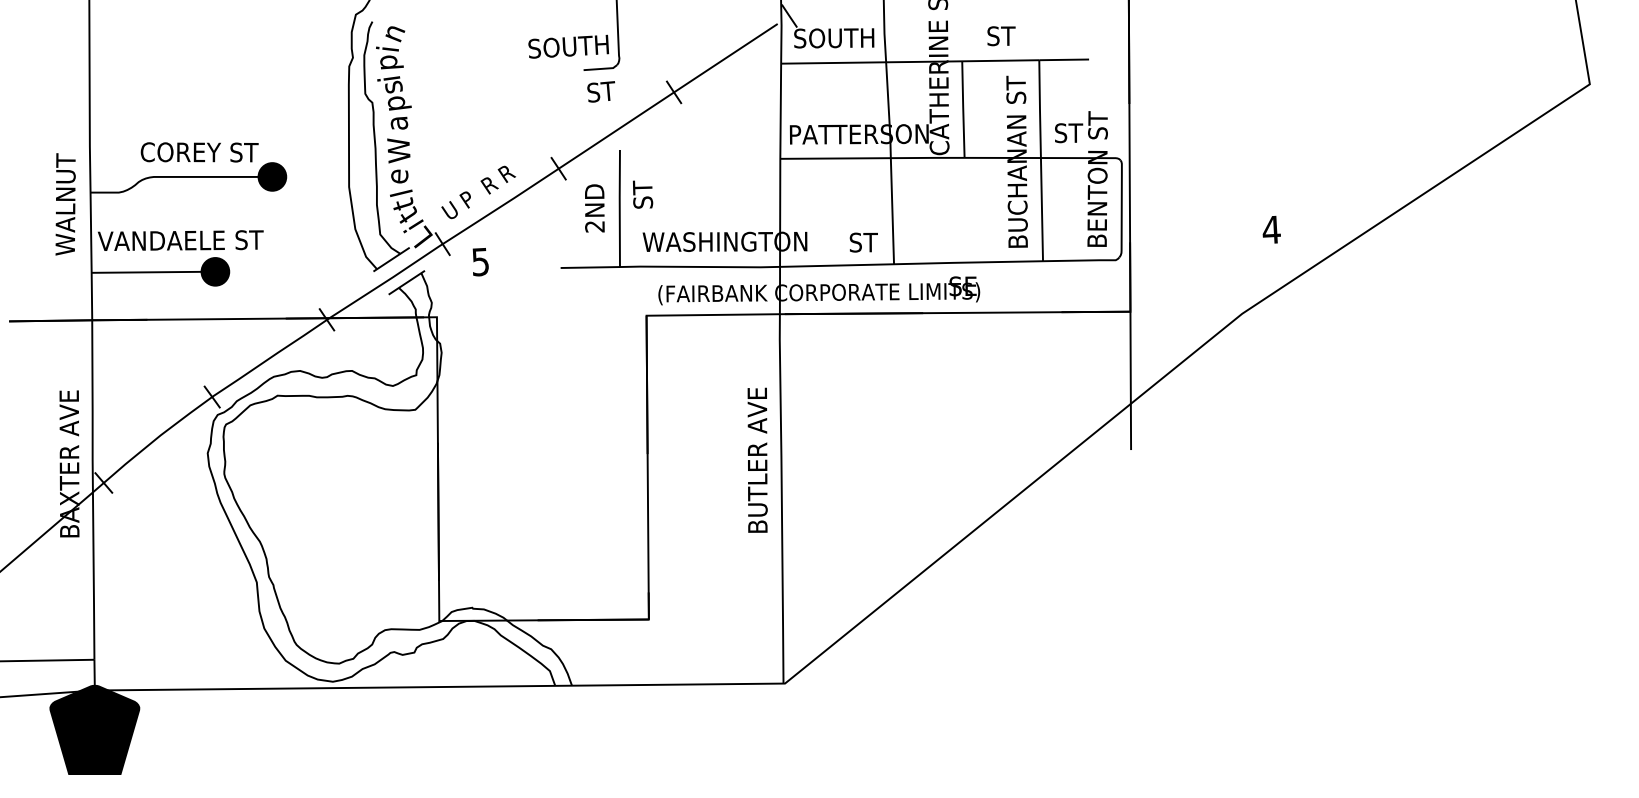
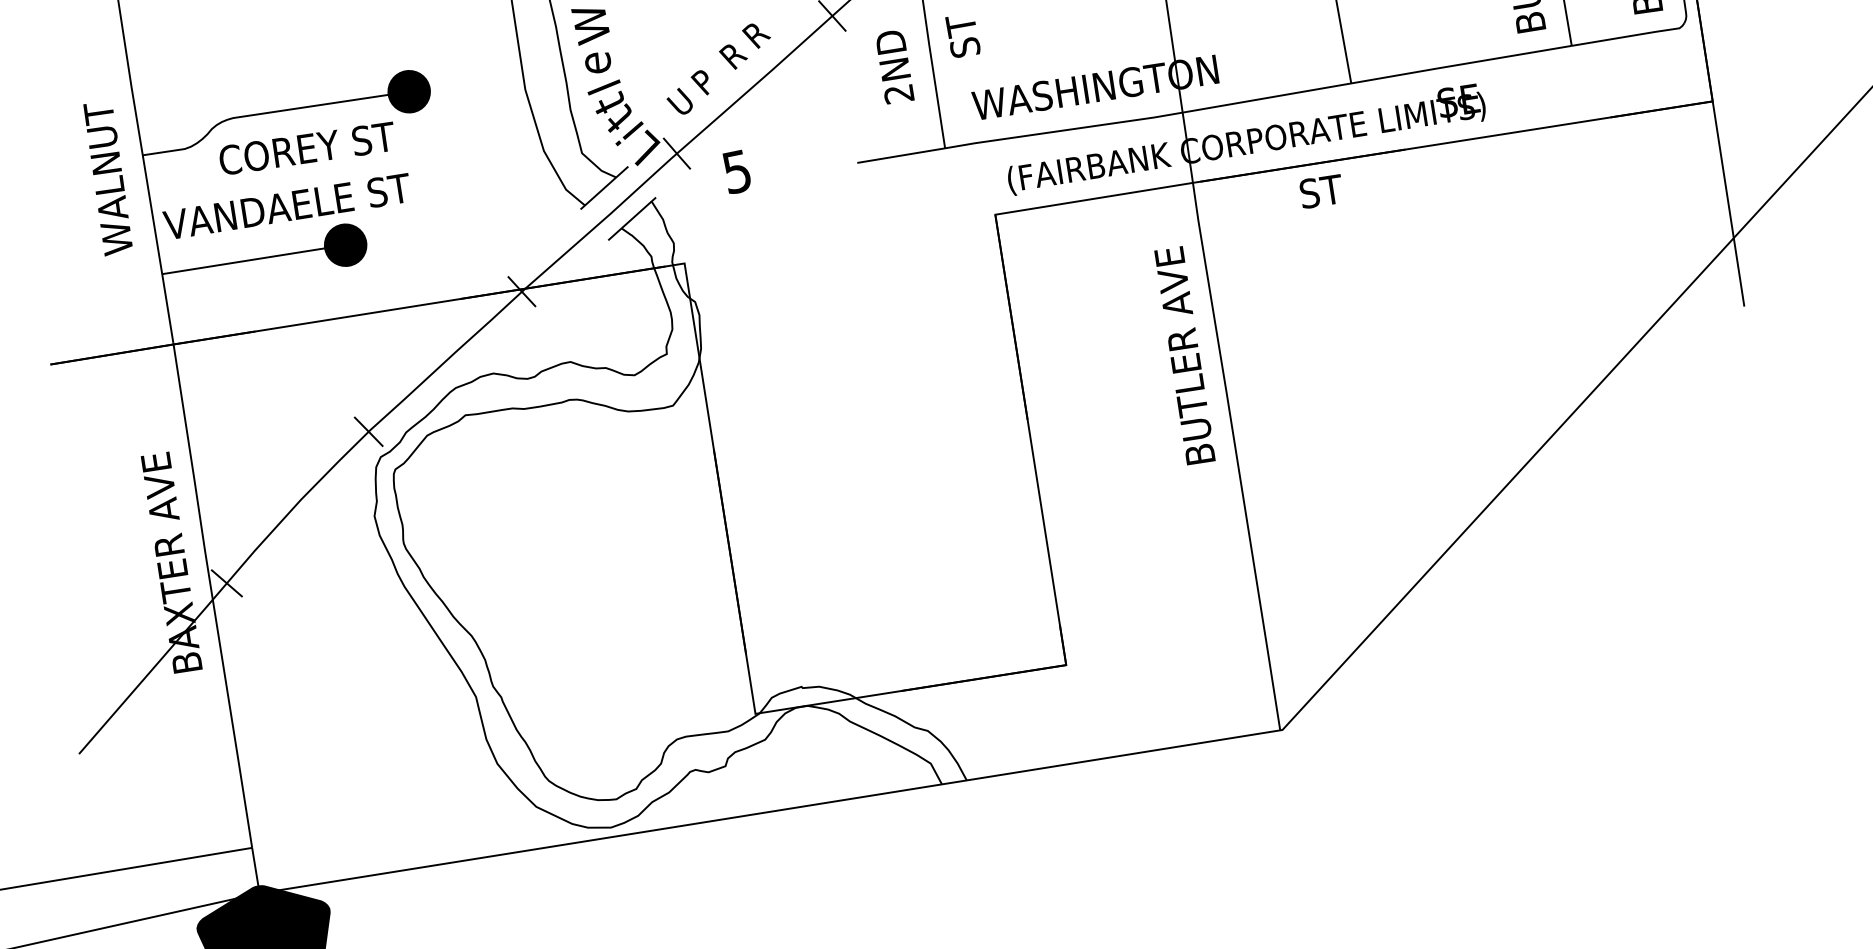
text: (199, 152) -> (307, 148), moved
text: (863, 242) -> (1321, 191), moved
text: (757, 459) -> (1184, 354), moved

